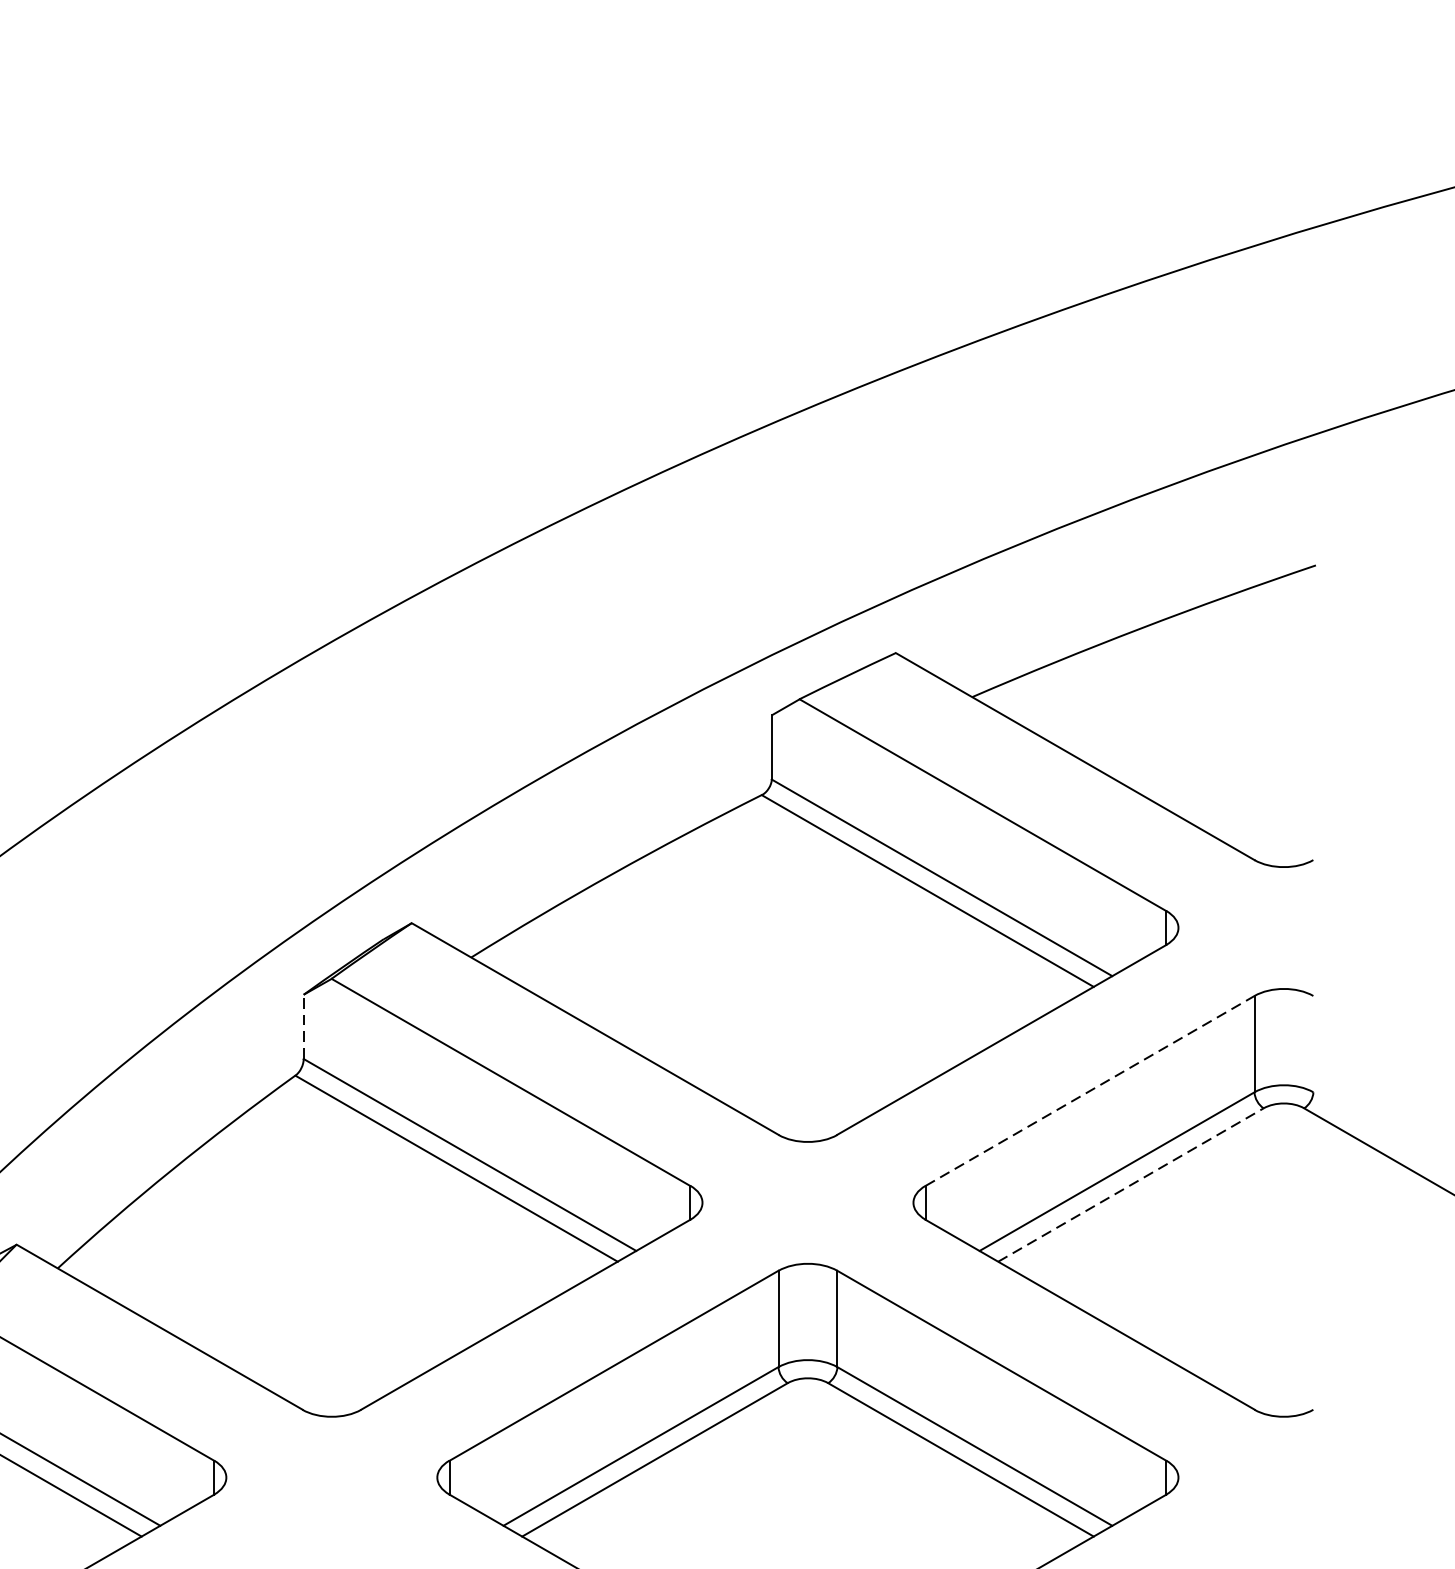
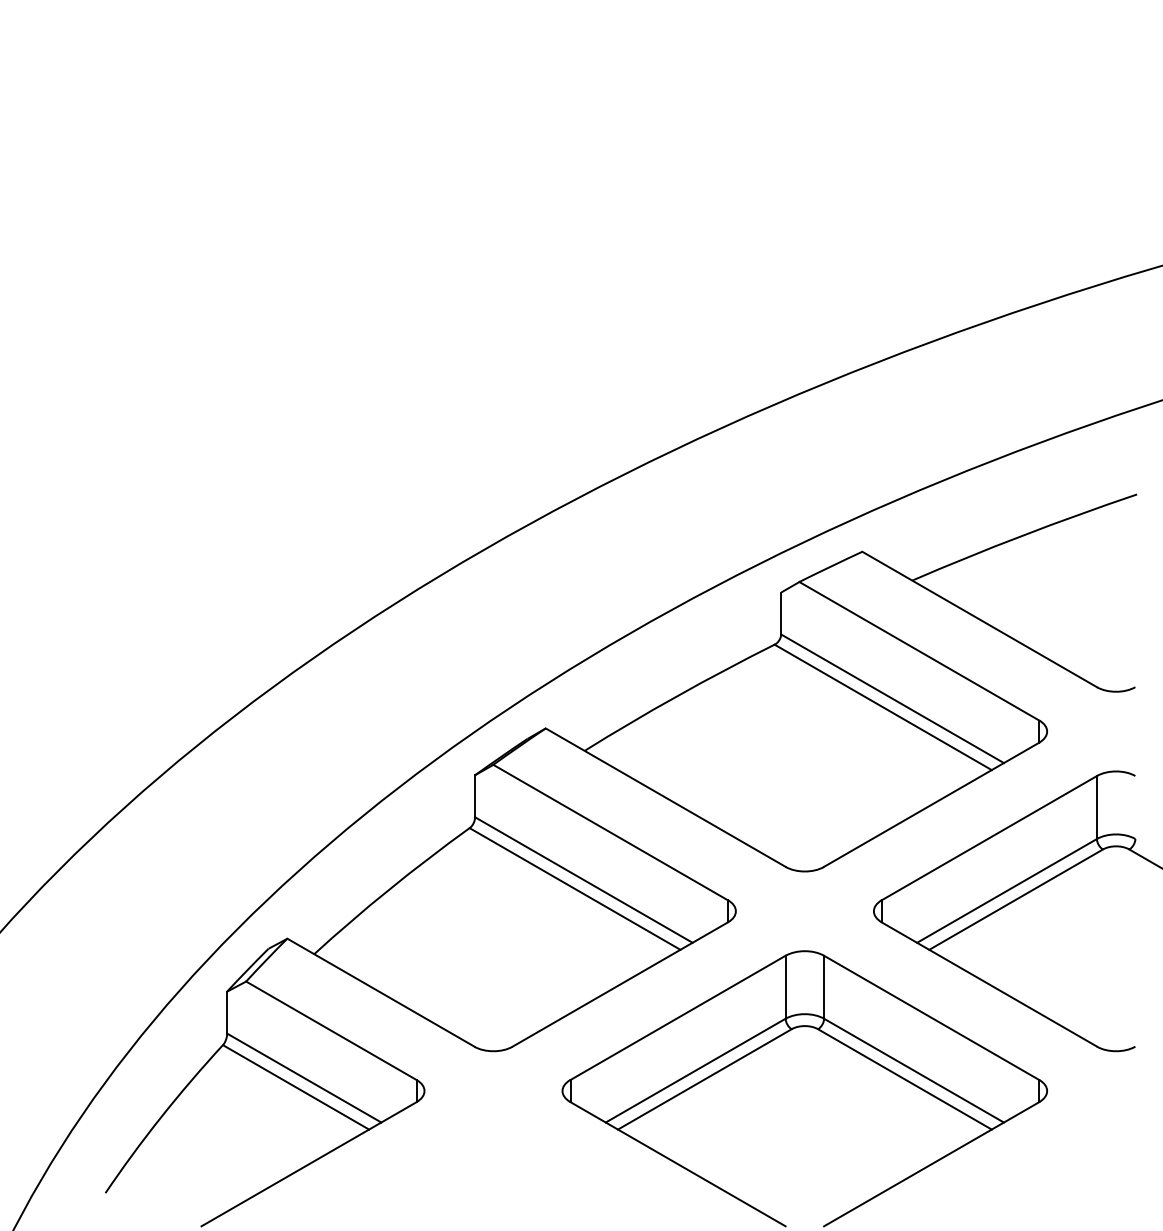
line: (304, 1027) -> (475, 796), dashed -> solid
line: (1090, 1089) -> (989, 837), dashed -> solid
line: (1131, 1184) -> (1016, 899), dashed -> solid

